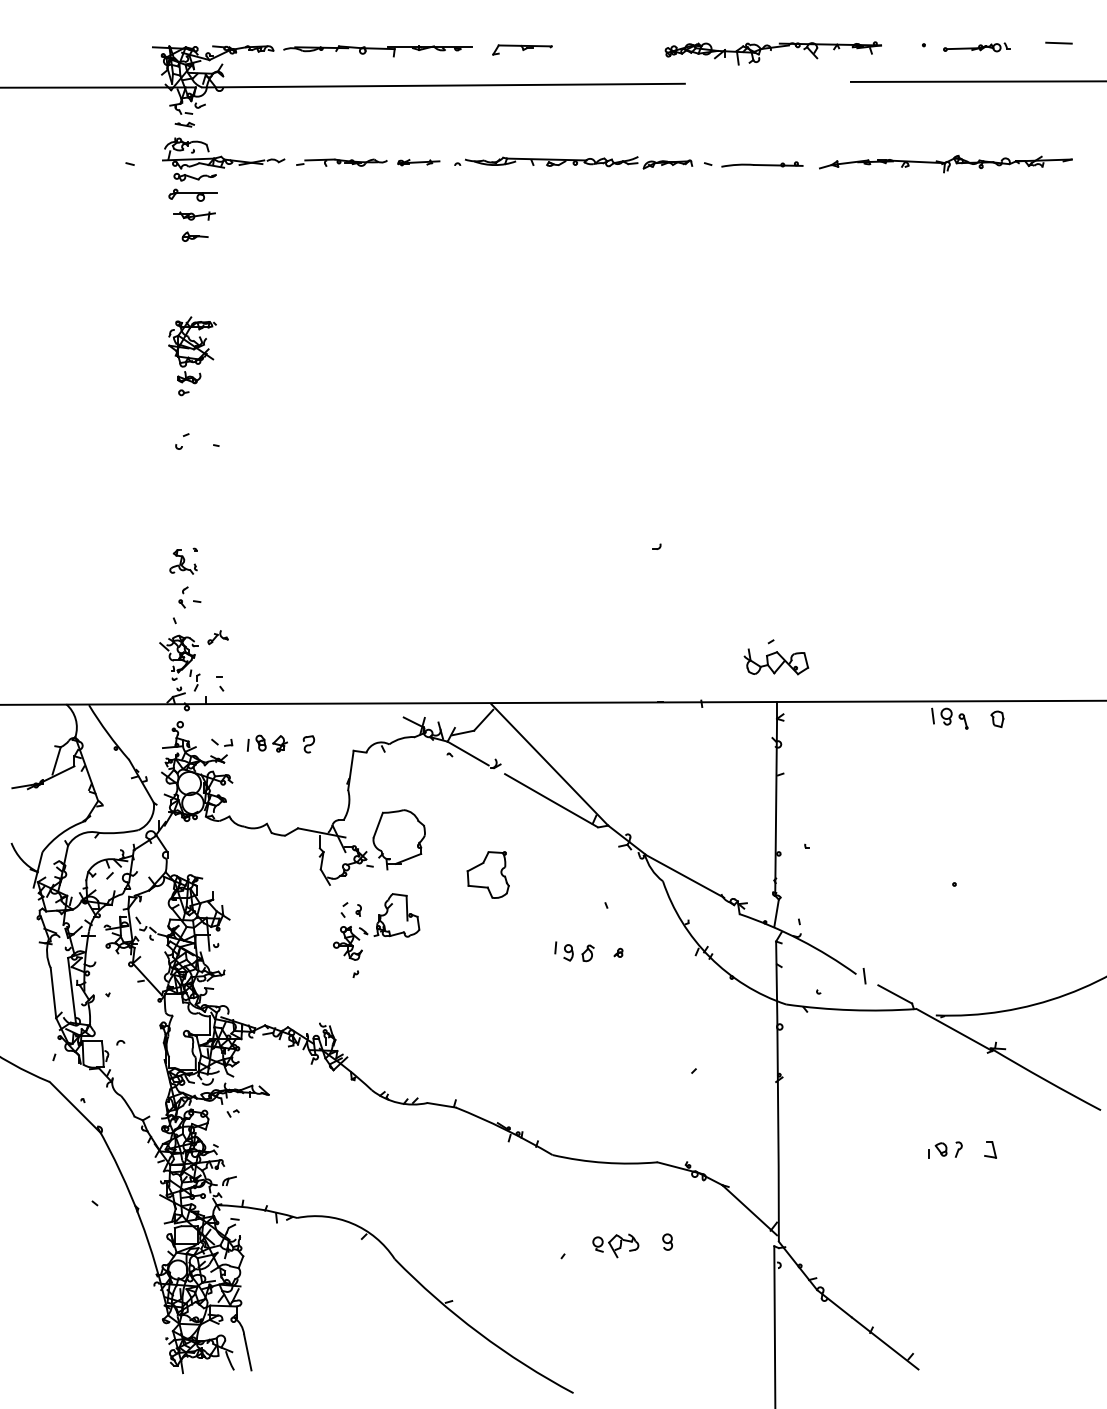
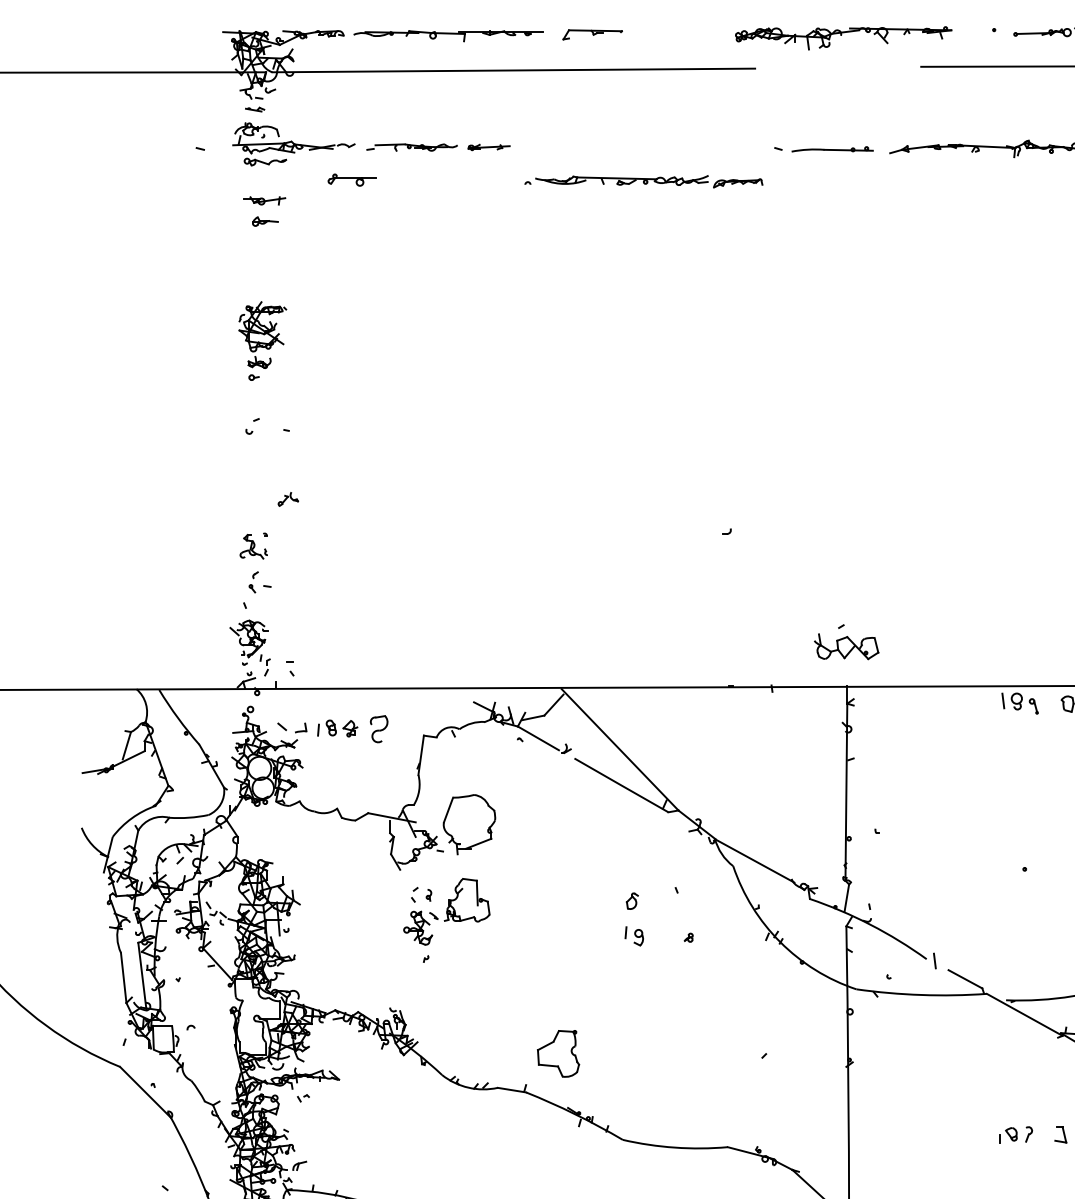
part: (573, 162) -> (643, 181), moved
part: (192, 194) -> (351, 179), moved
part: (217, 637) -> (287, 499), moved
part: (222, 742) -> (292, 727), size x1.4
part: (308, 744) -> (378, 729), size x1.6
part: (487, 874) -> (557, 1053), moved
part: (587, 953) -> (631, 901), moved

